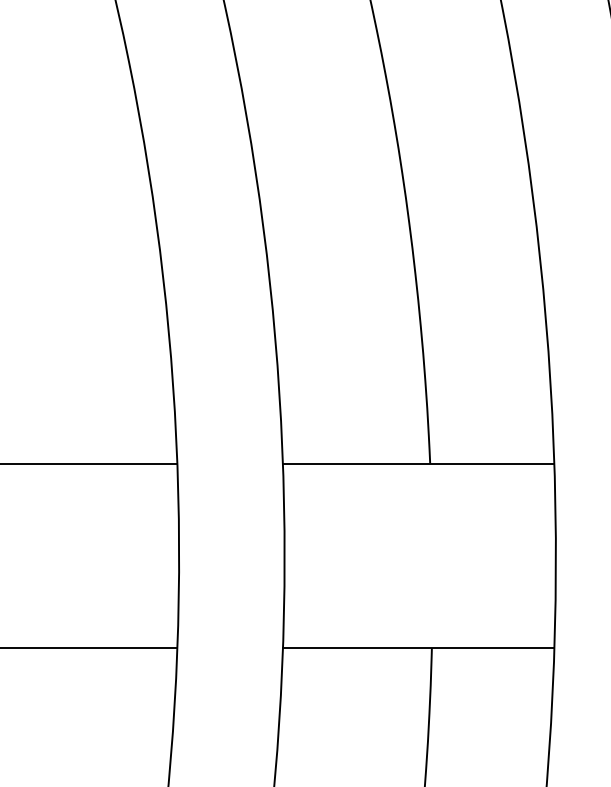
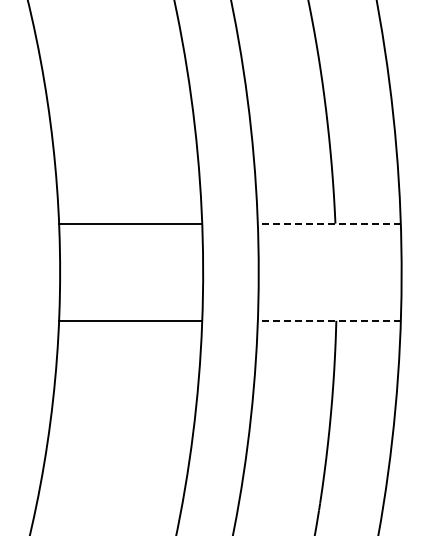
line: (417, 463) -> (328, 223), solid -> dashed
line: (417, 647) -> (328, 320), solid -> dashed

